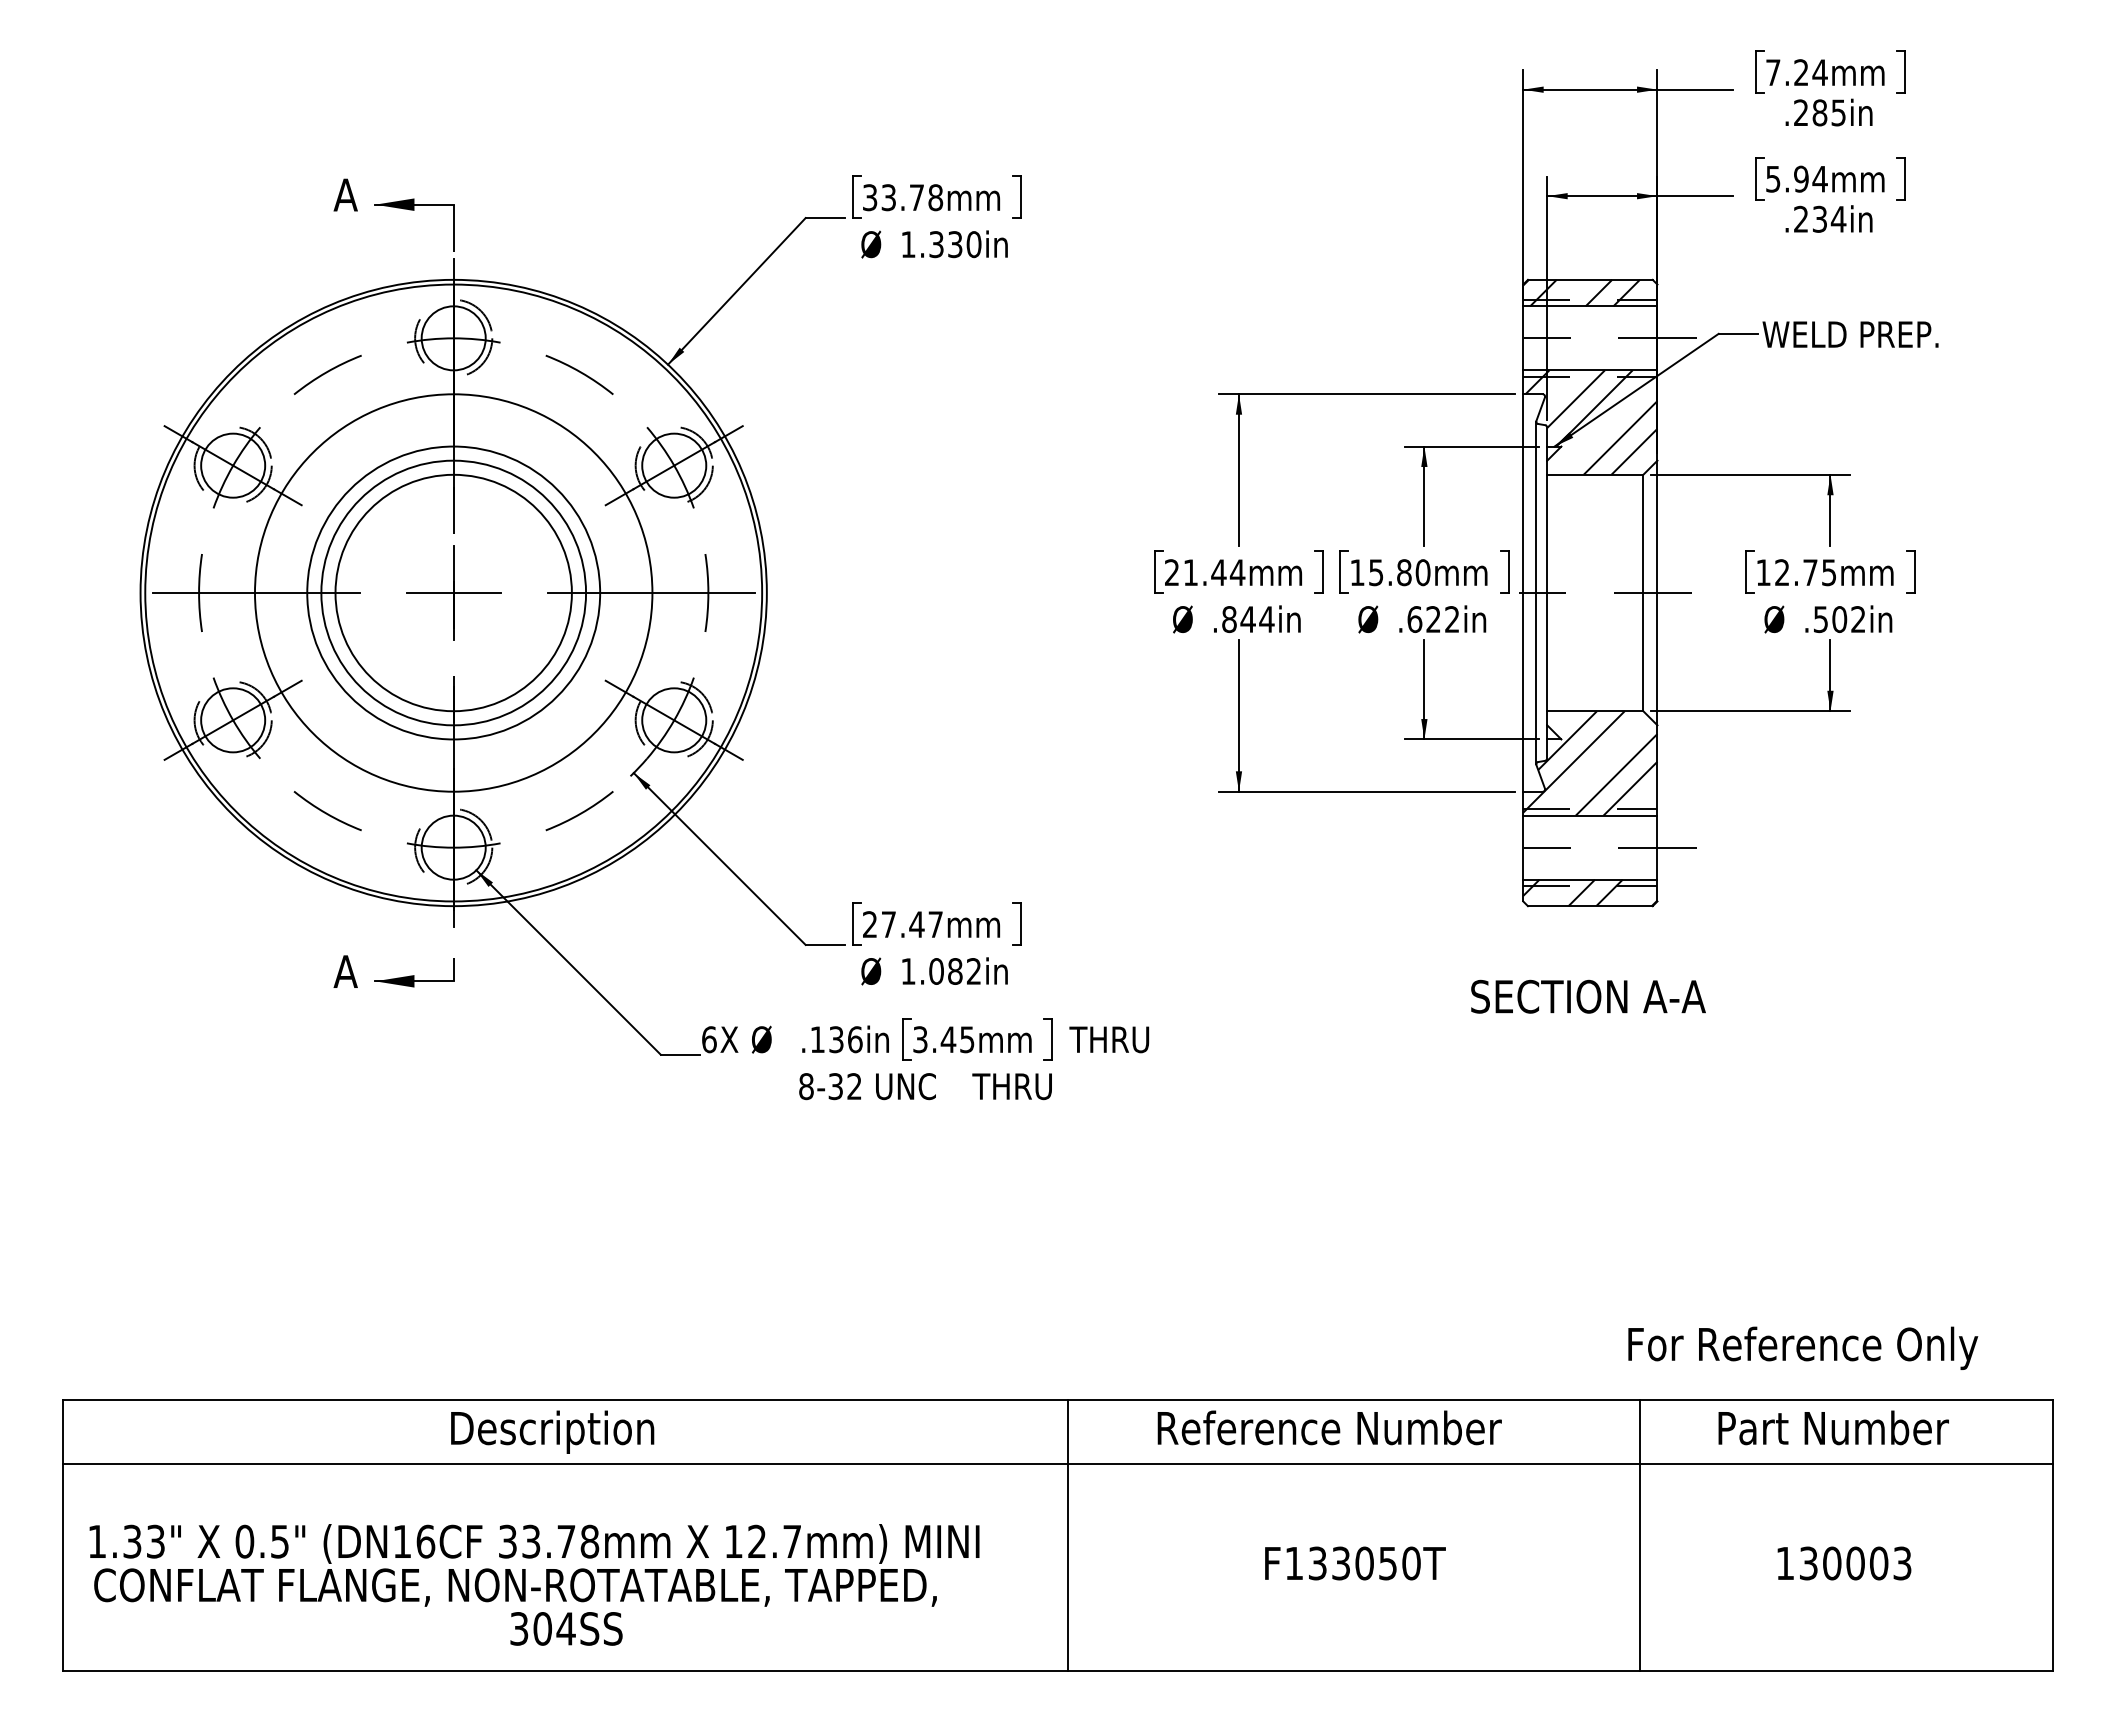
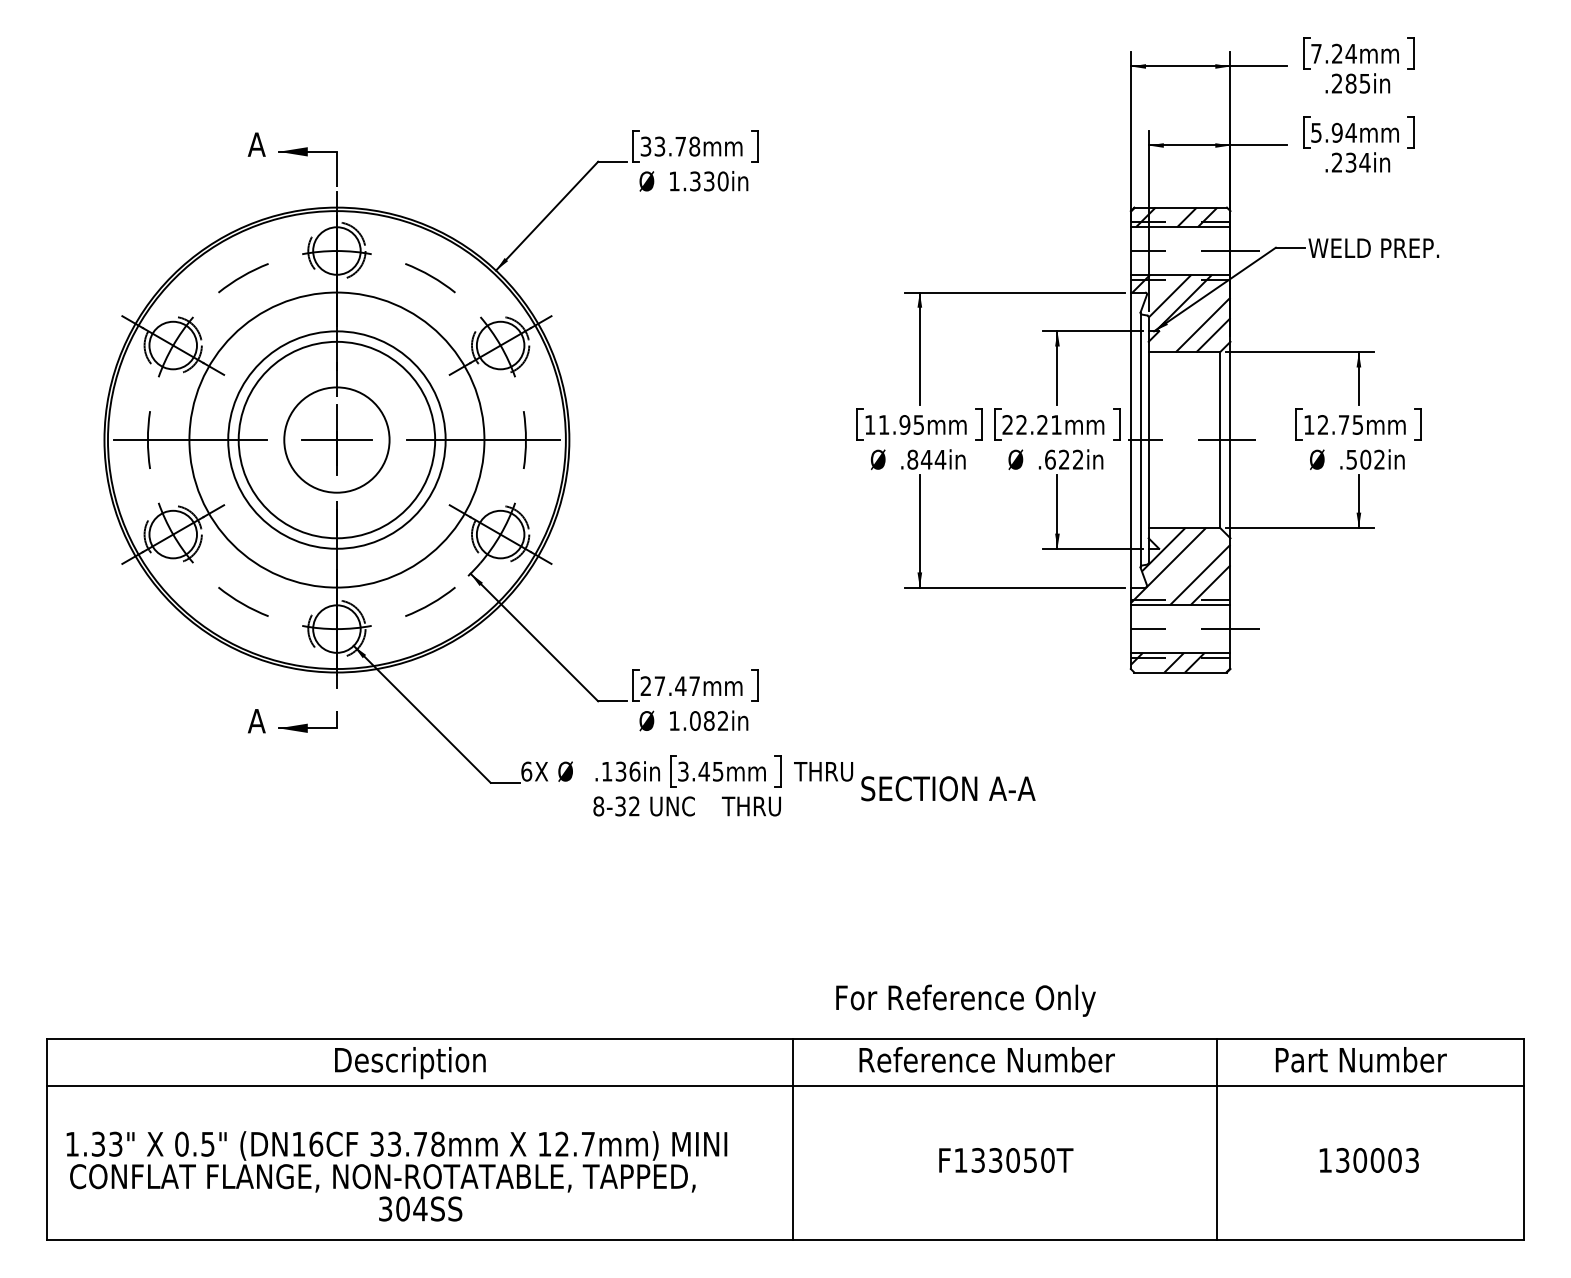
text: (1205, 572) -> (894, 424), 21.44mm -> 11.95mm
text: (1390, 572) -> (1032, 424), 15.80mm -> 22.21mm
circle: (453, 592) -> (336, 439), size x0.6
text: (1588, 996) -> (948, 788), moved
text: (1803, 1347) -> (966, 1000), moved

